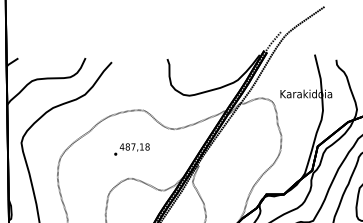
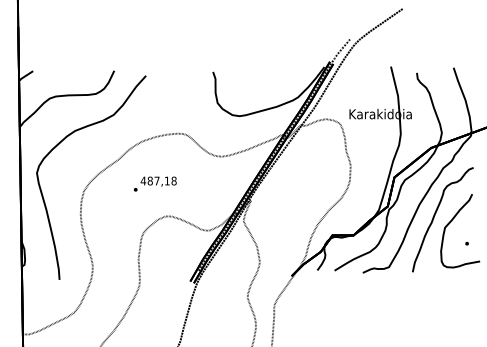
text: (131, 149) -> (154, 183), moved

